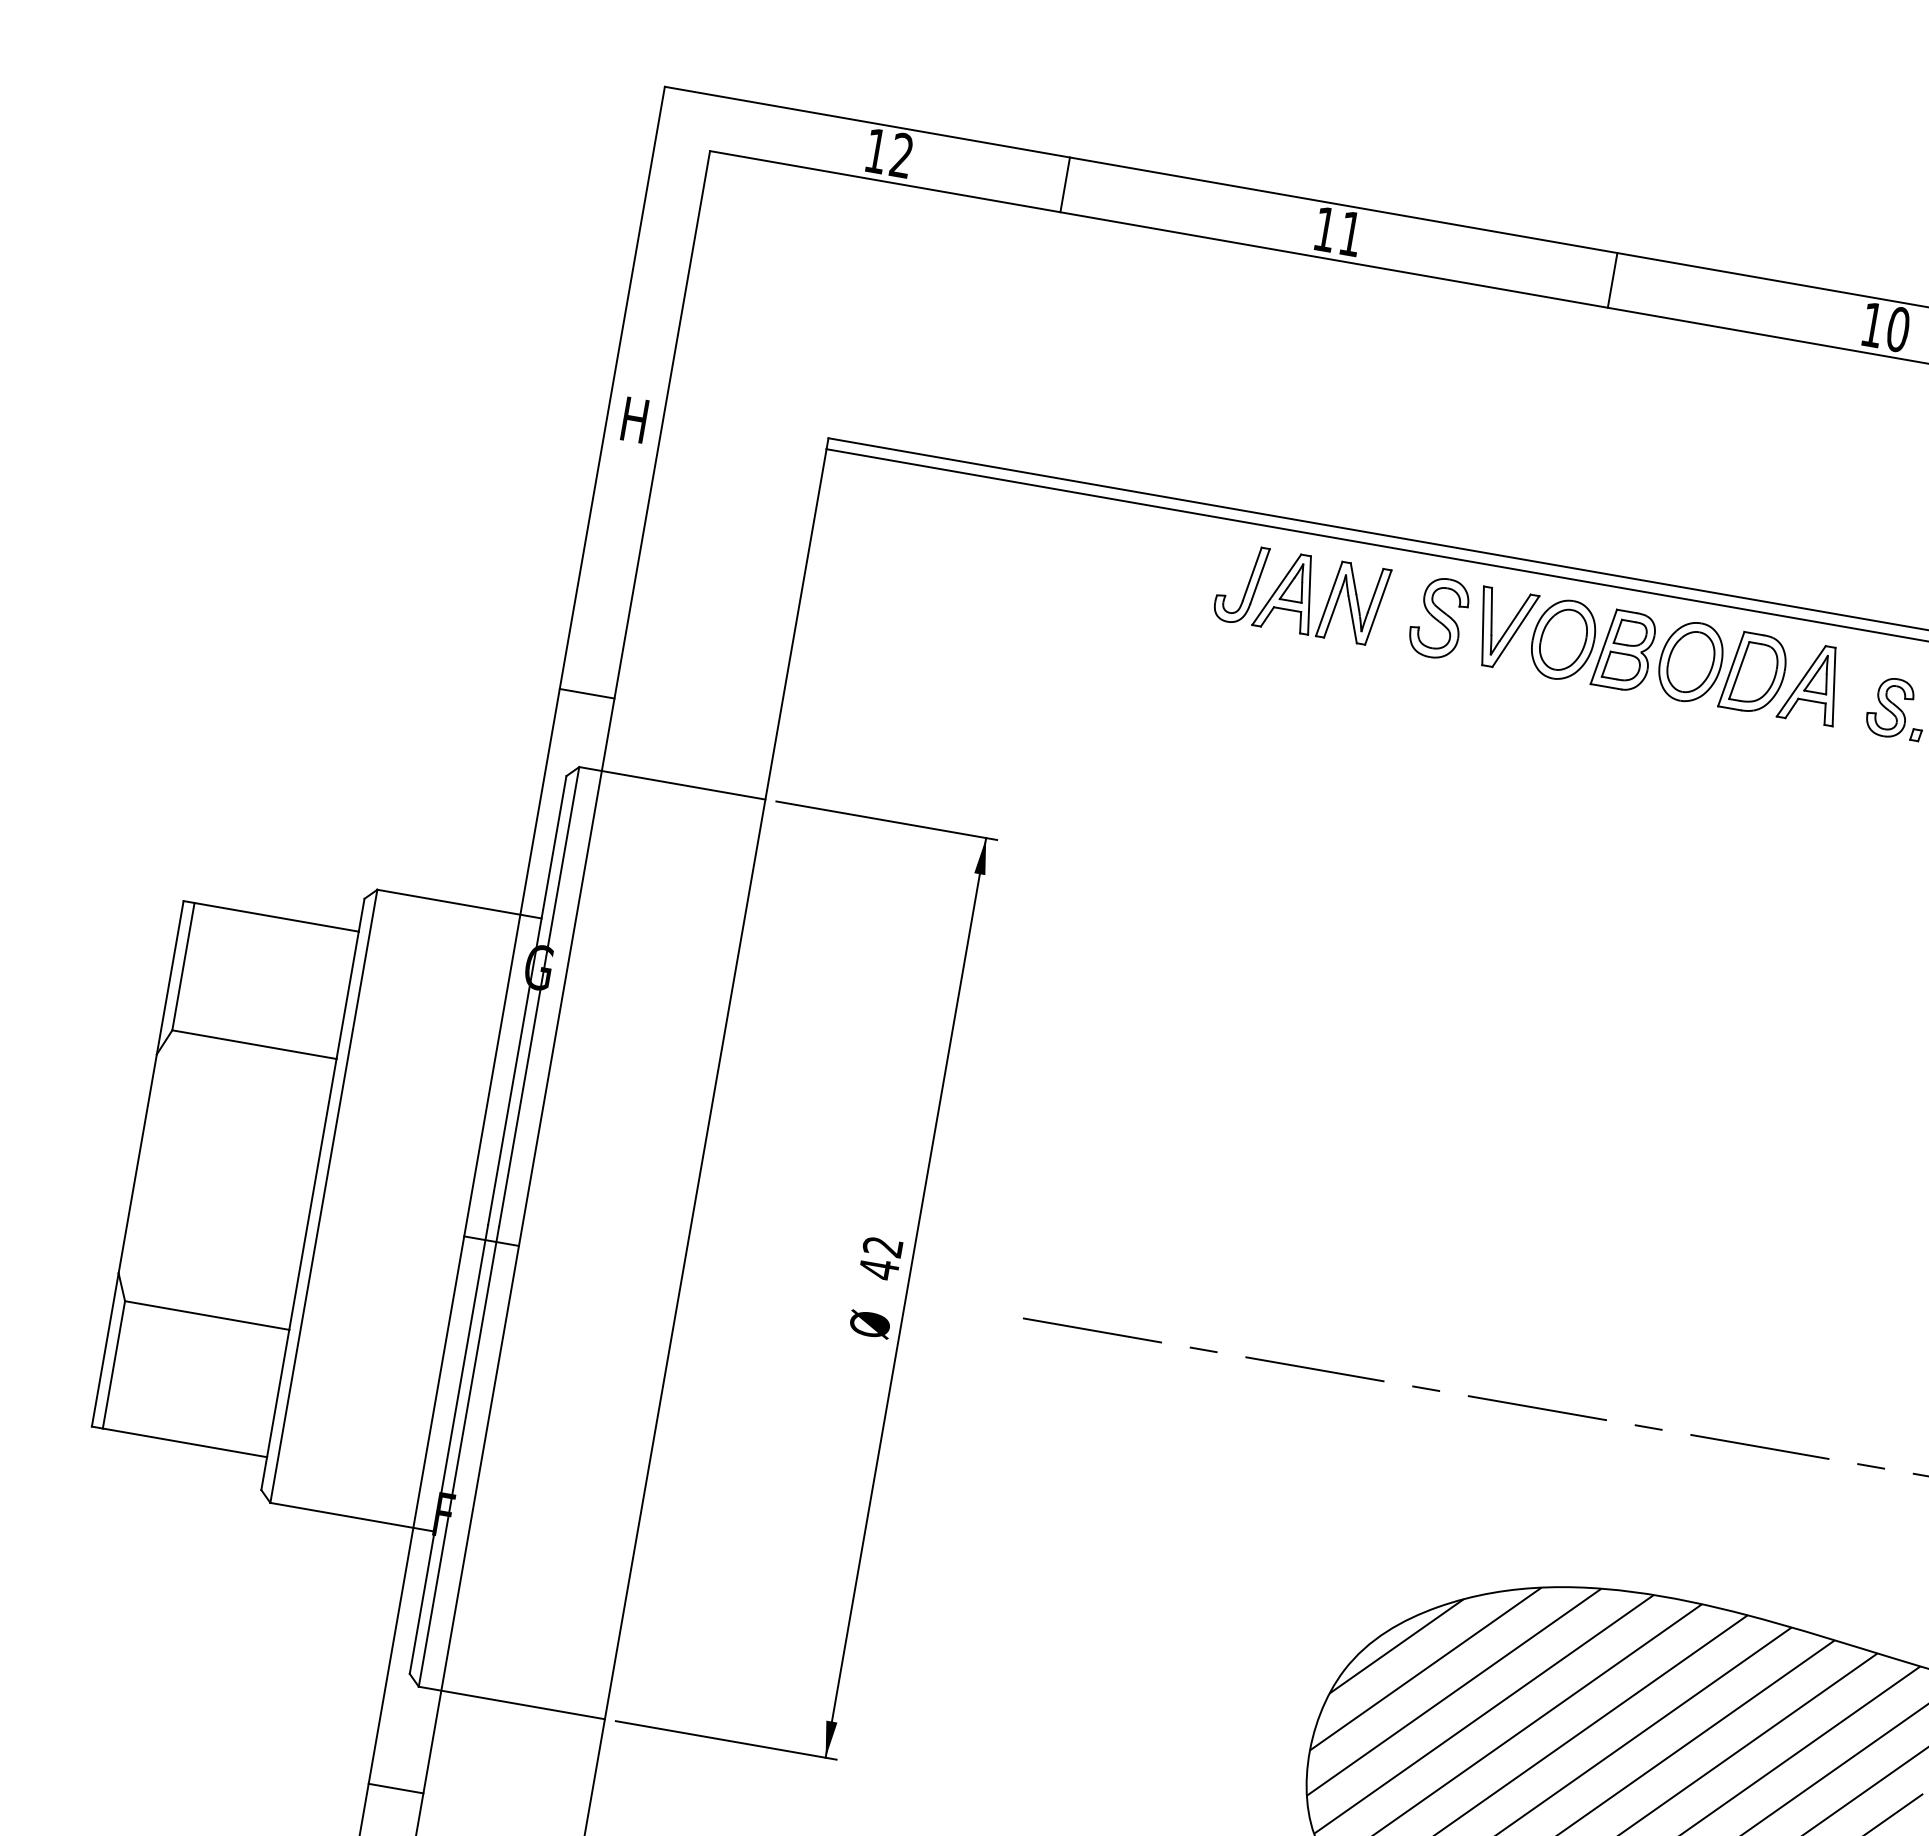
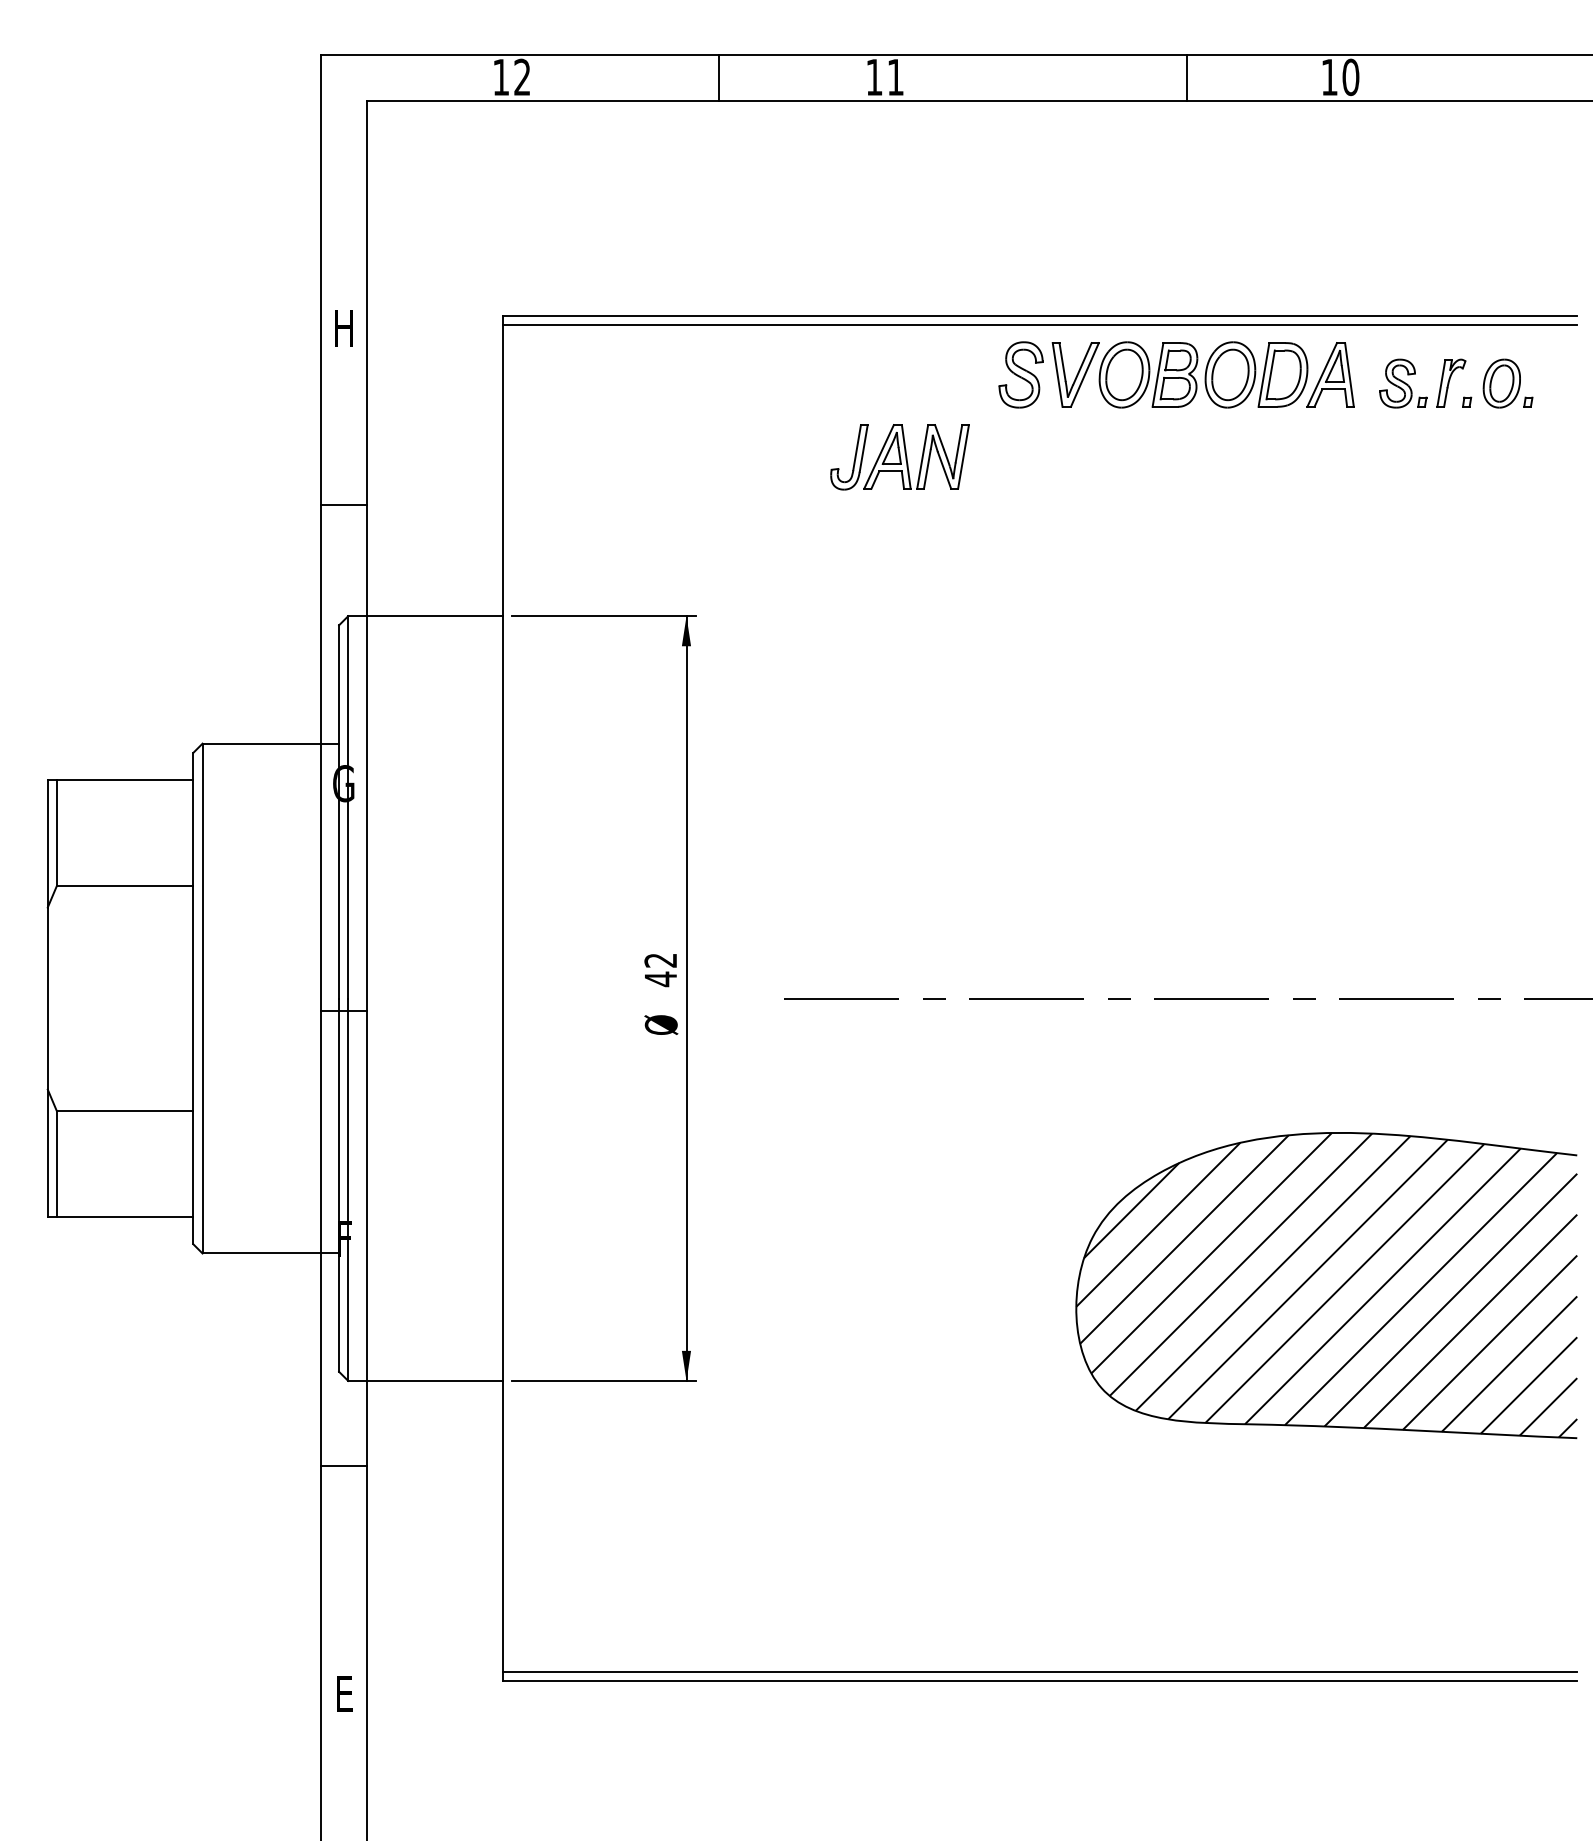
line: (1065, 184) -> (719, 77), moved
line: (1612, 279) -> (1186, 77), moved
part: (1301, 594) -> (899, 457), moved
line: (586, 693) -> (343, 504), moved

